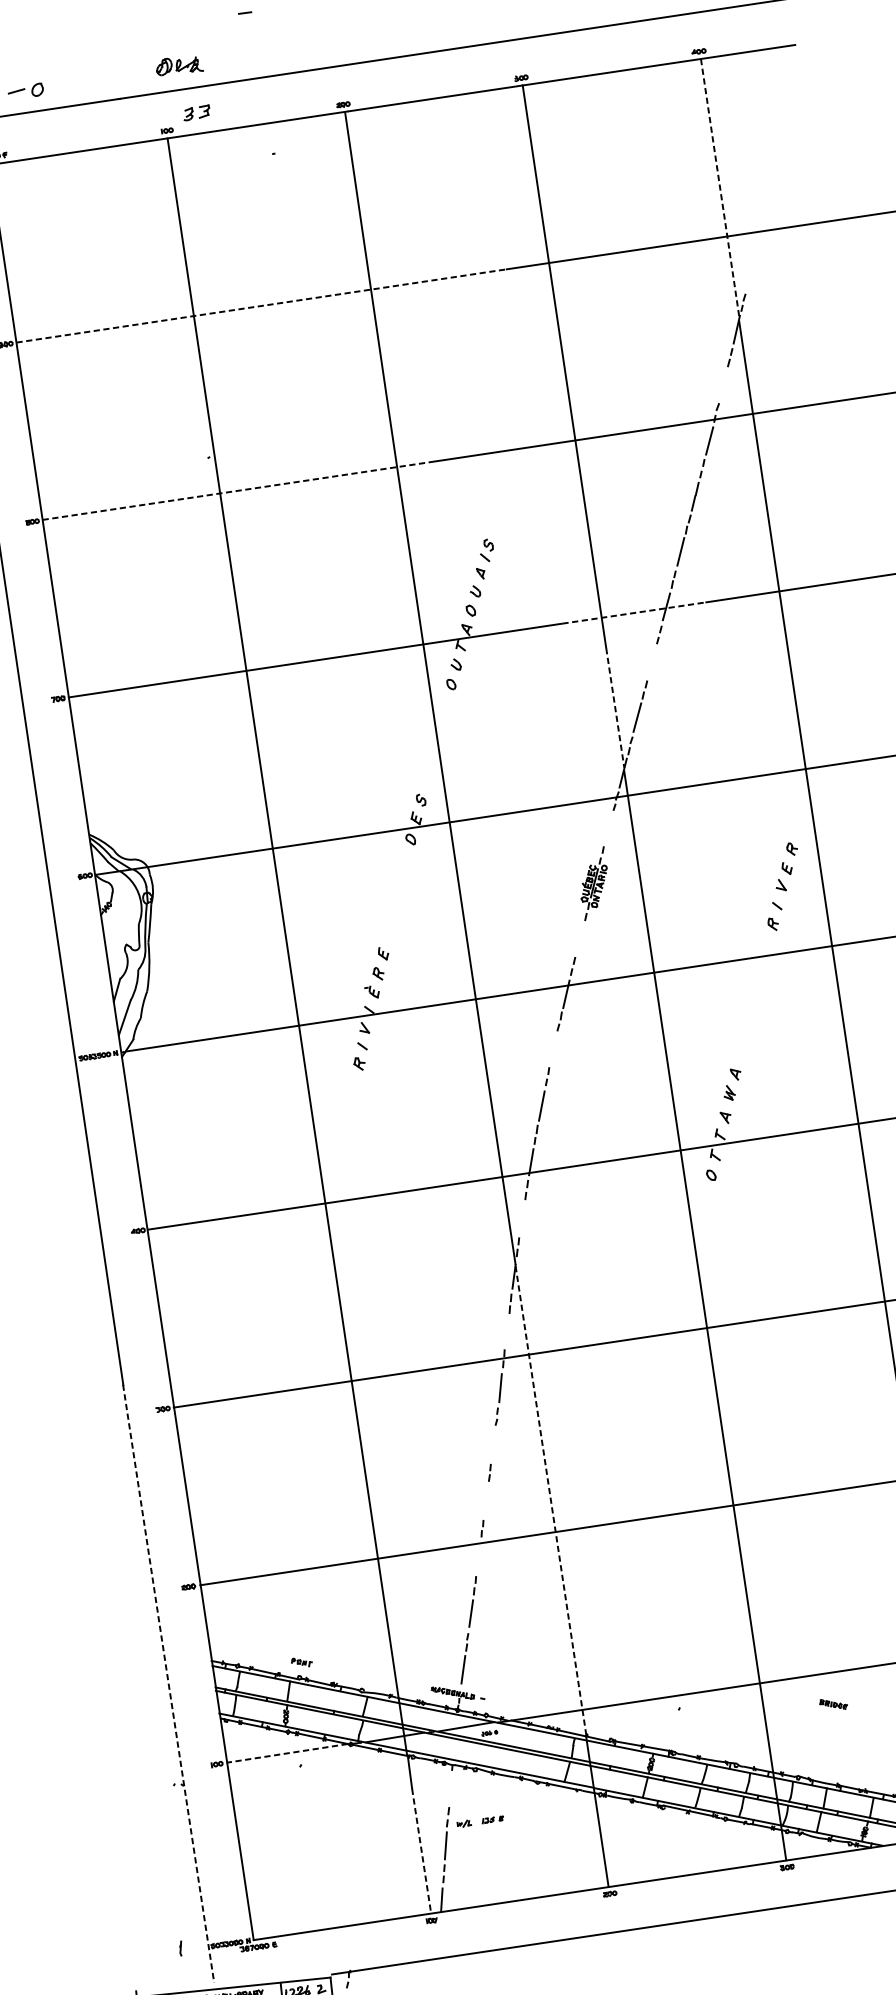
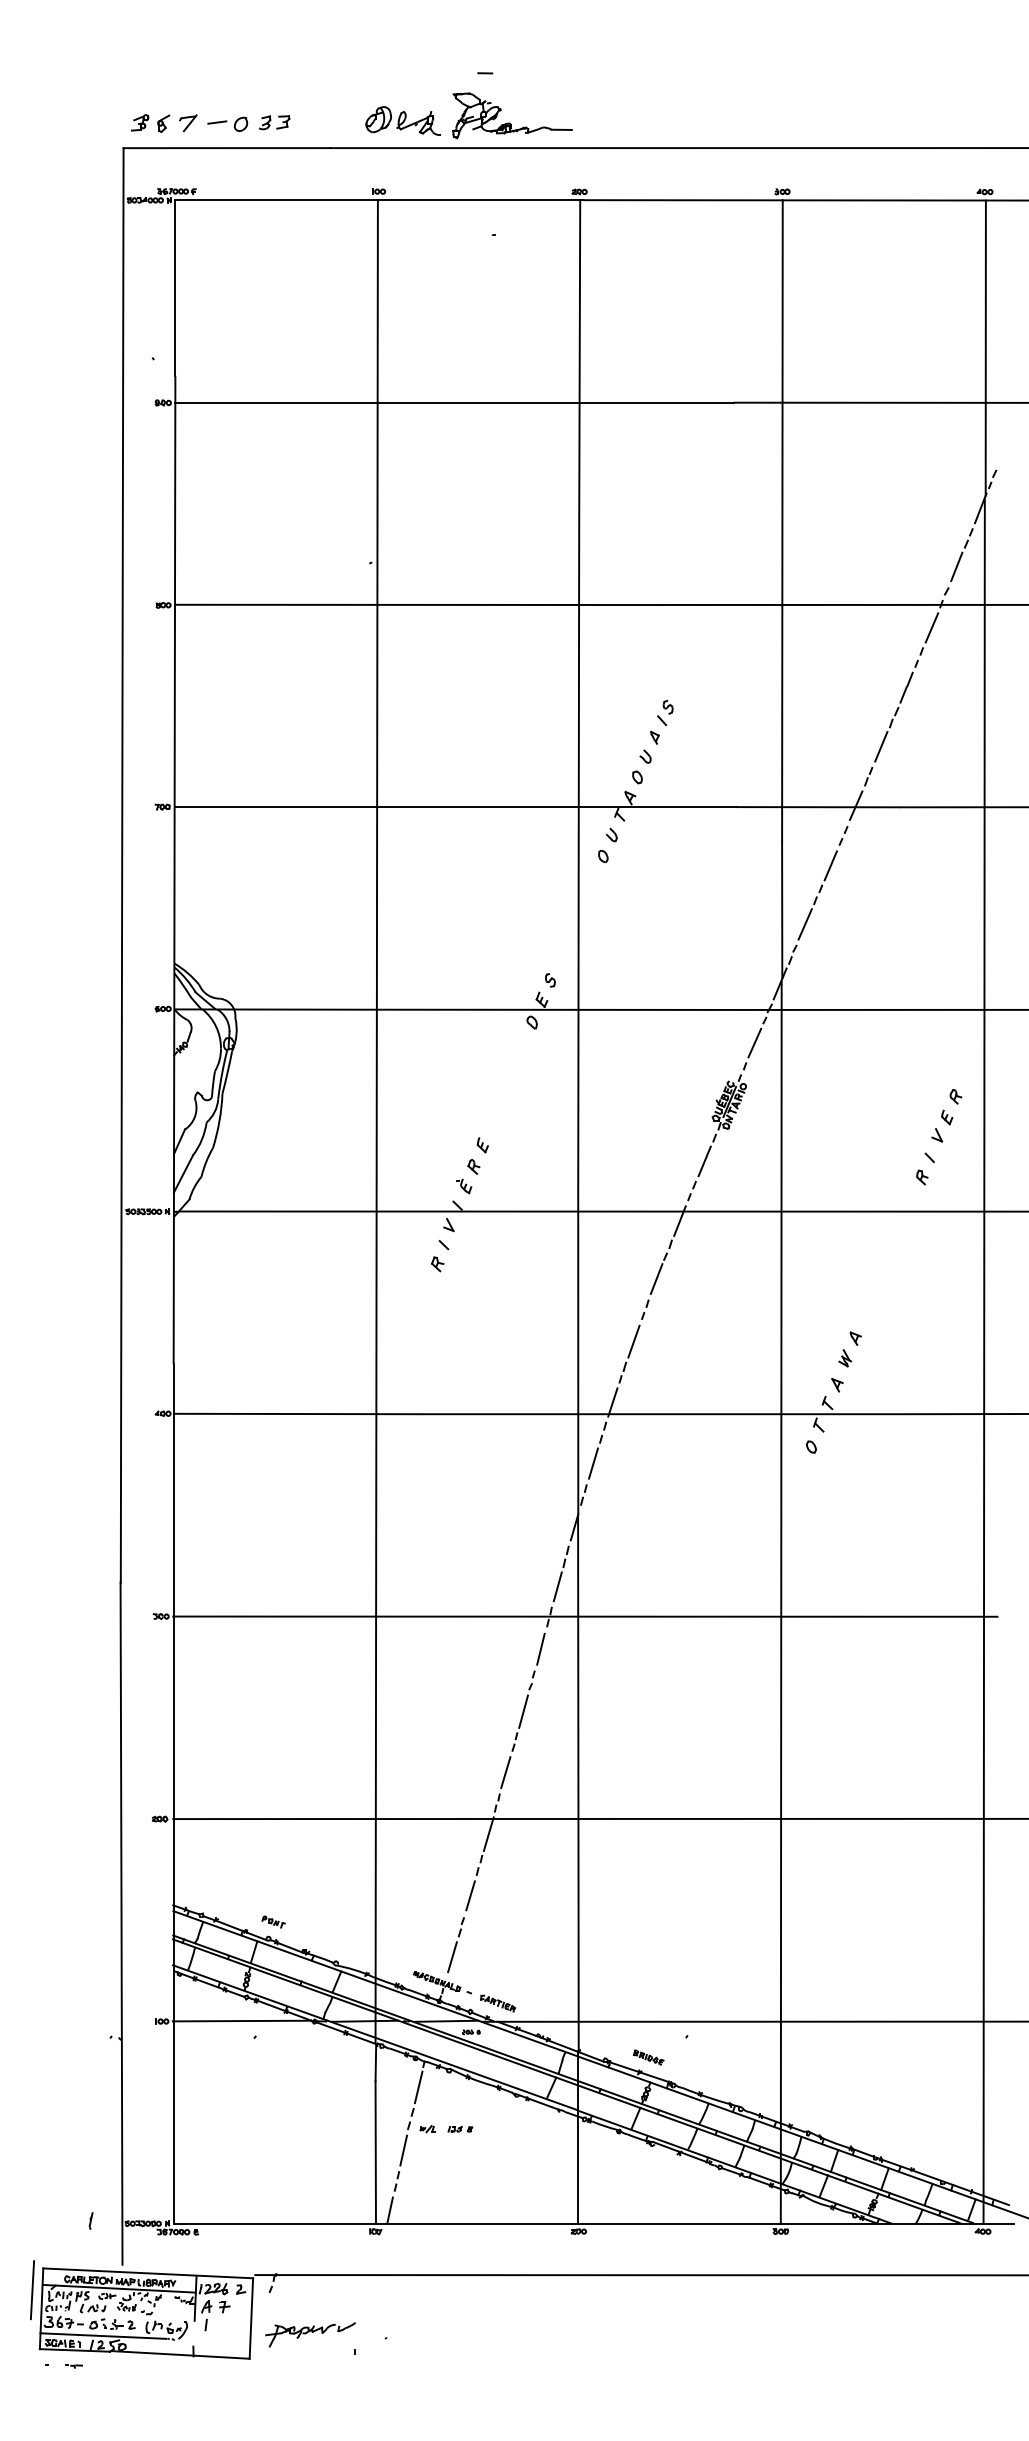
part: (272, 53) -> (509, 122), added
part: (179, 65) -> (403, 120), size x1.43
part: (196, 112) -> (274, 122), moved
line: (719, 188) -> (985, 348), dashed -> solid
line: (262, 305) -> (455, 402), dashed -> solid
line: (723, 383) -> (956, 566), added
line: (237, 490) -> (397, 604), dashed -> solid
line: (634, 613) -> (819, 807), dashed -> solid
line: (651, 662) -> (830, 865), added
line: (615, 708) -> (782, 910), dashed -> solid
line: (608, 827) -> (754, 1042), added
line: (580, 938) -> (704, 1161), added
line: (553, 1047) -> (656, 1278), added
line: (522, 1218) -> (593, 1463), added
line: (506, 1330) -> (557, 1586), added
line: (493, 1444) -> (523, 1711), added
line: (485, 1500) -> (505, 1772), added
line: (551, 1500) -> (578, 1783), dashed -> solid
line: (478, 1556) -> (488, 1833), added
line: (168, 1684) -> (121, 1924), dashed -> solid
part: (509, 1704) -> (498, 2003), added
part: (833, 1704) -> (648, 2057), moved
line: (286, 1753) -> (241, 2021), dashed -> solid
line: (450, 1788) -> (418, 2087), added
line: (421, 1851) -> (375, 2152), dashed -> solid

